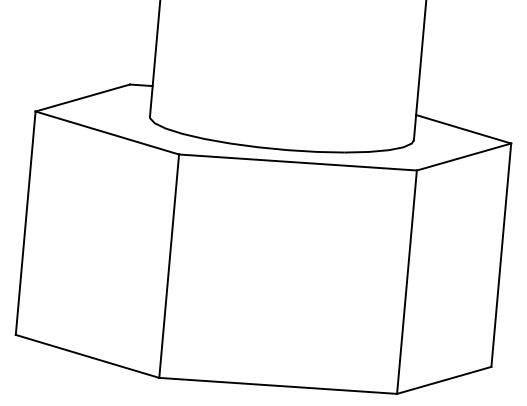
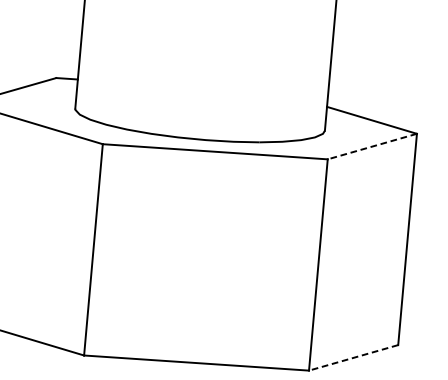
line: (463, 157) -> (371, 147), solid -> dashed
line: (443, 380) -> (352, 357), solid -> dashed

